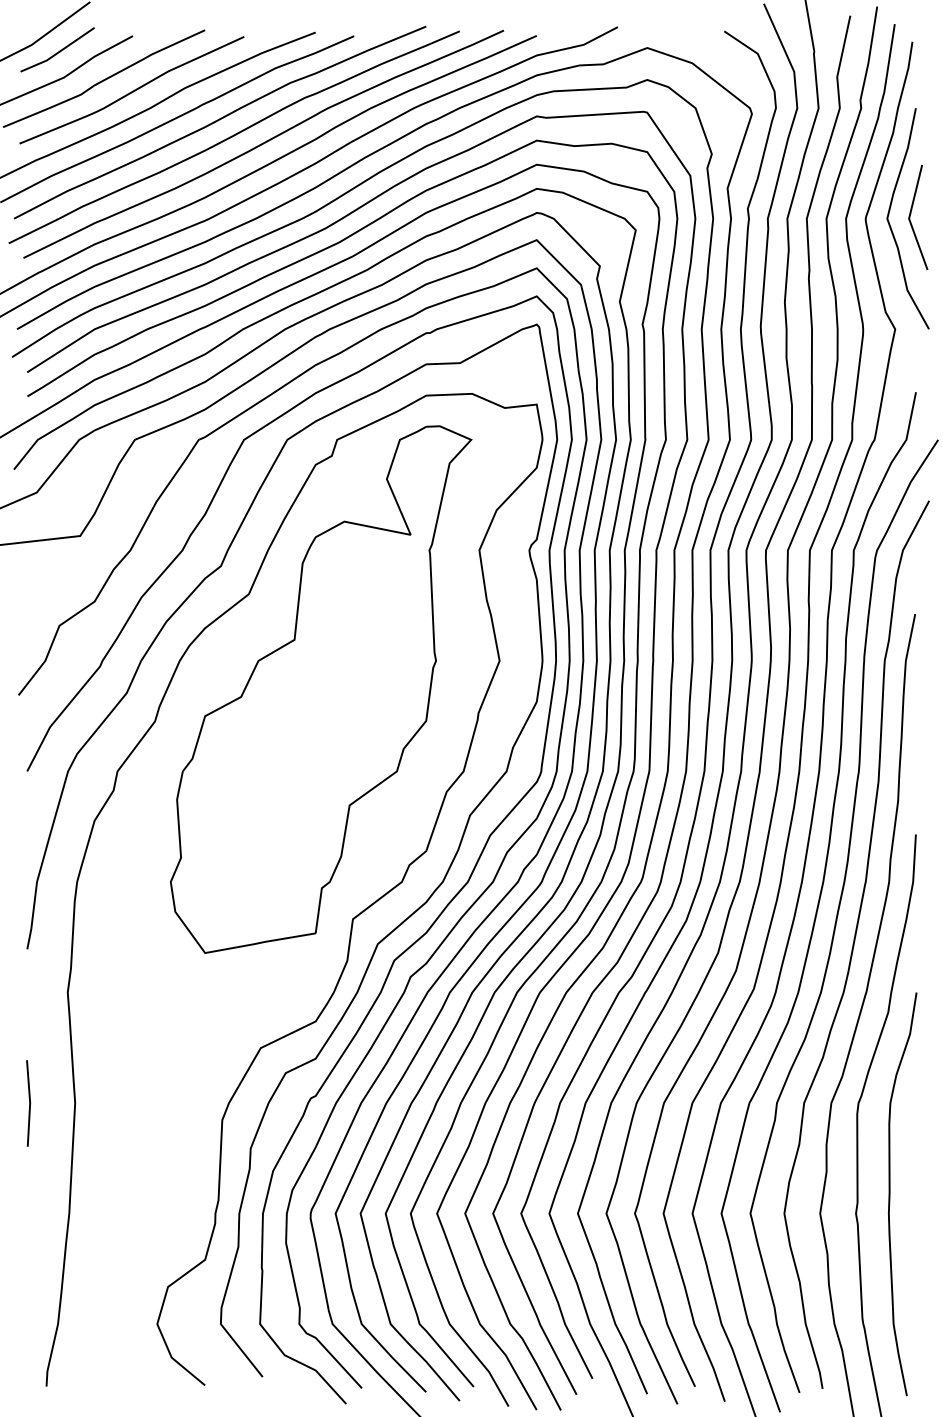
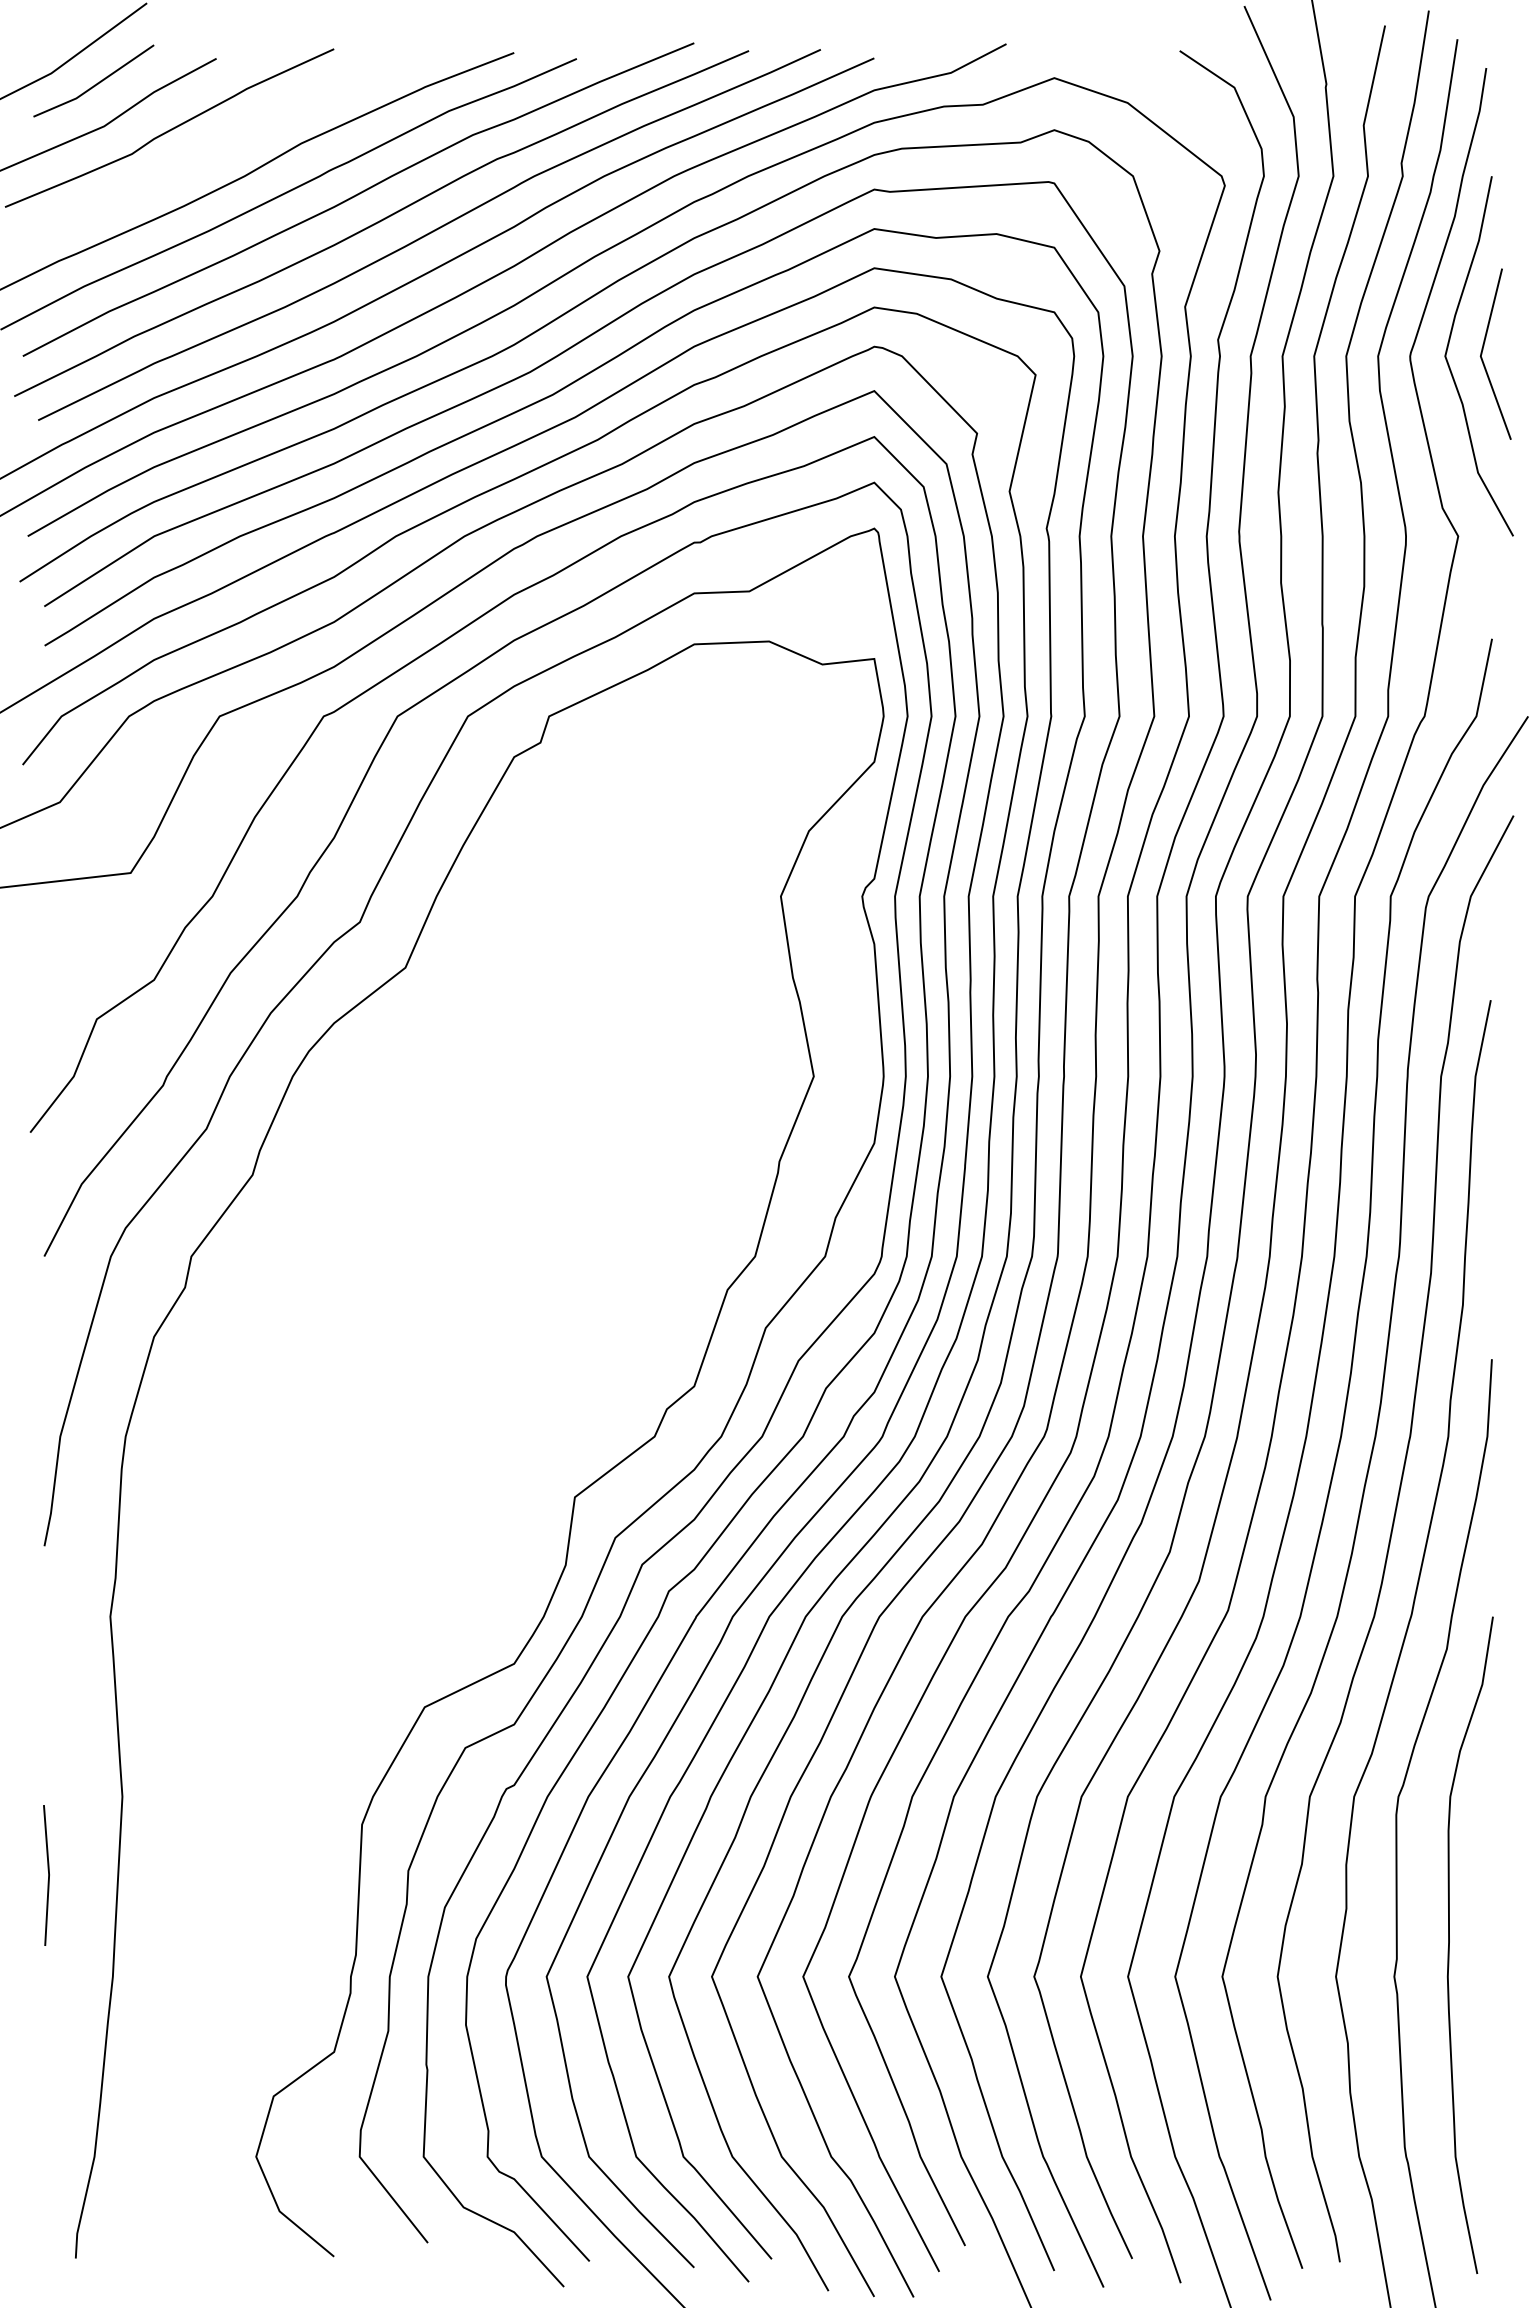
curve: (132, 90) -> (215, 147), removed
part: (321, 689) -> (523, 1123), removed
line: (29, 1103) -> (48, 1875), moved

